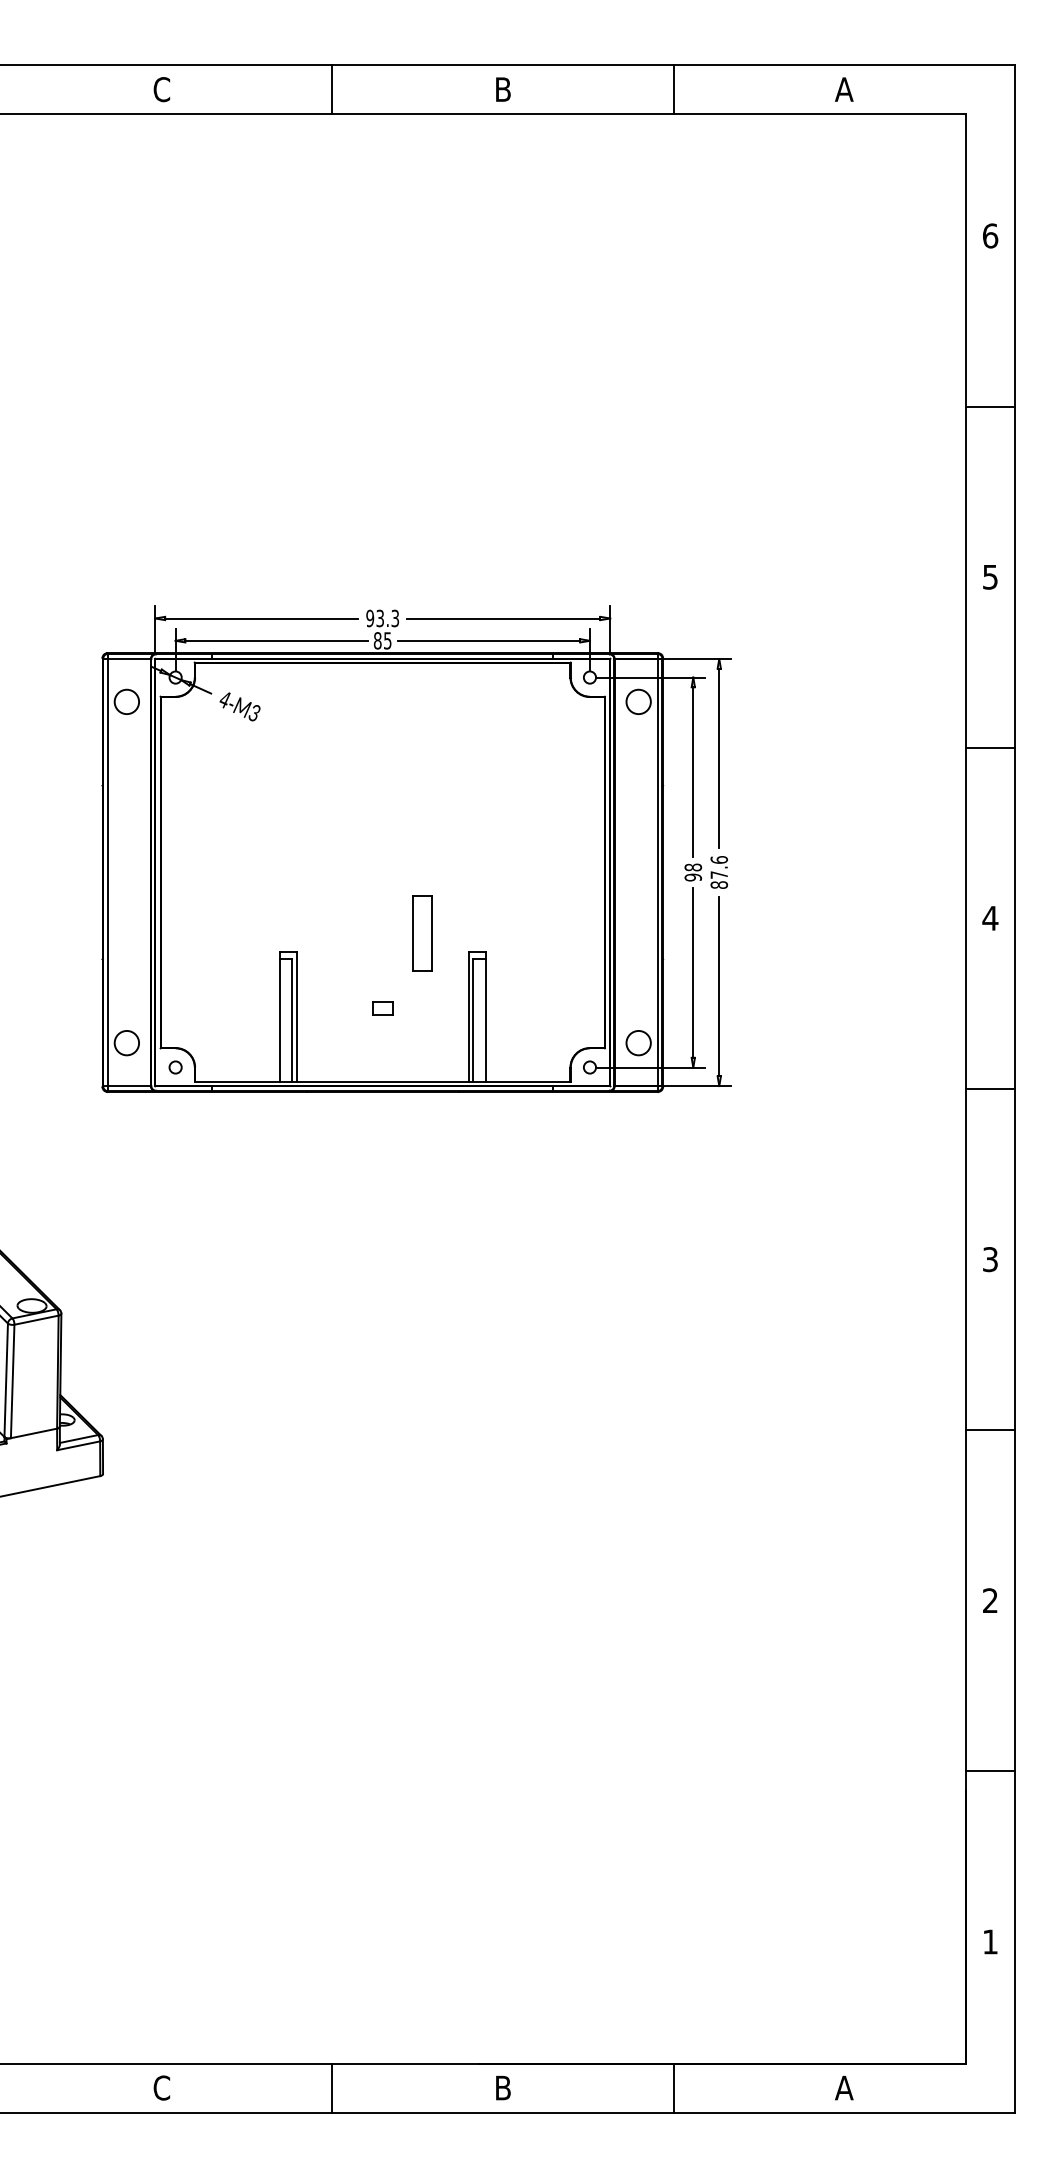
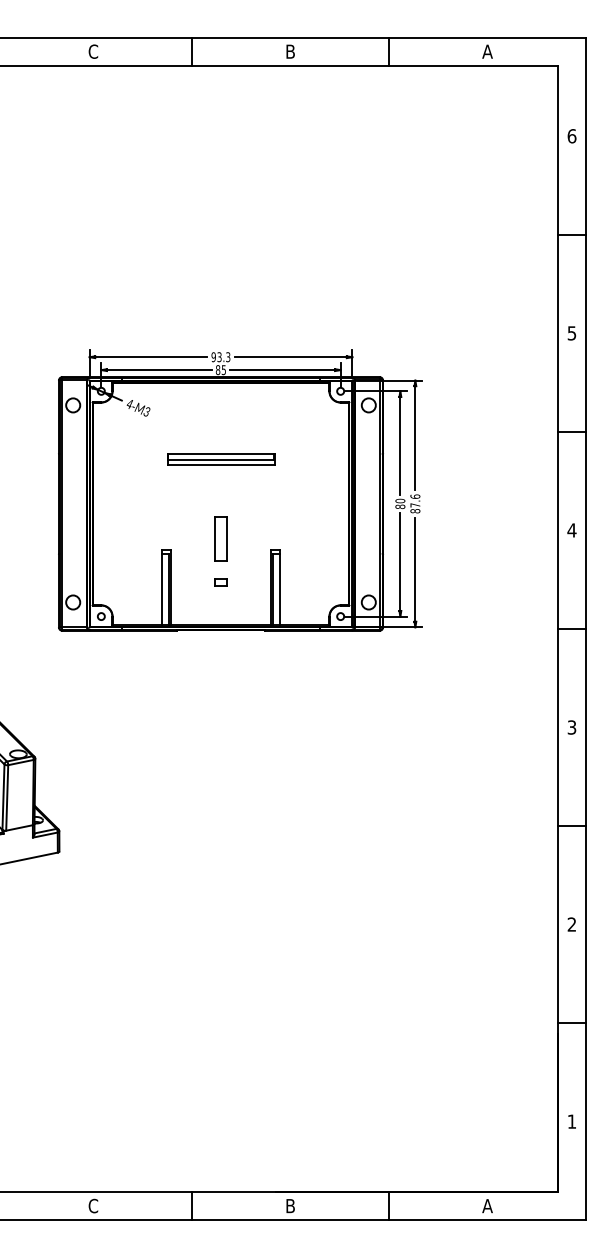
part: (383, 795) -> (221, 459), added
text: (693, 871) -> (400, 503), 98 -> 80
part: (421, 932) -> (220, 538), moved

